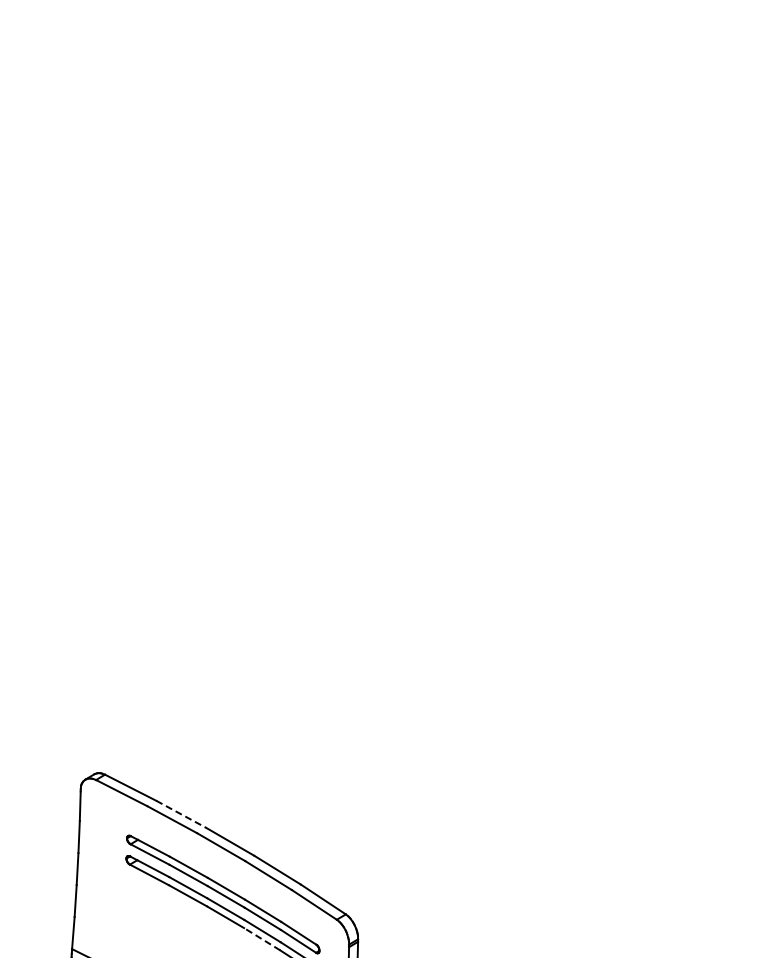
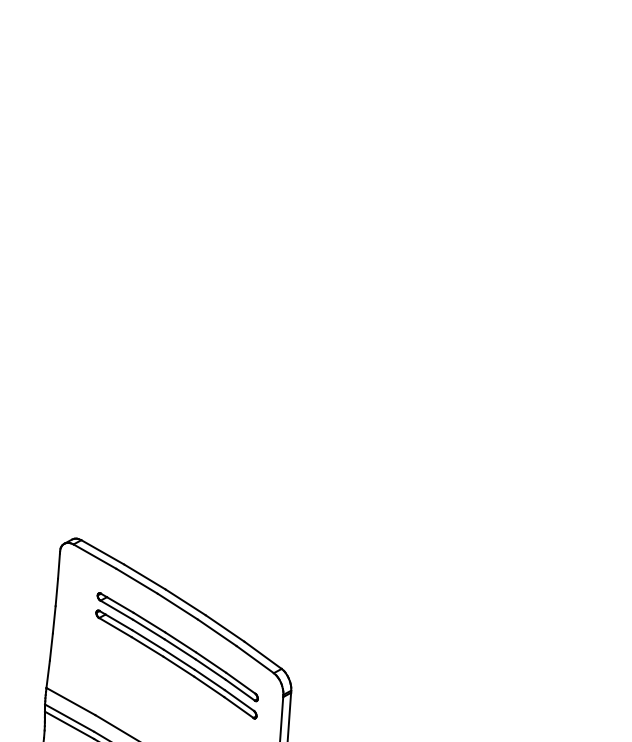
line: (181, 814) -> (145, 577), dashed -> solid
line: (261, 938) -> (208, 686), dashed -> solid

